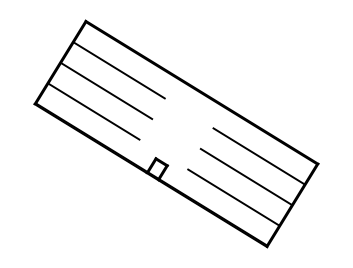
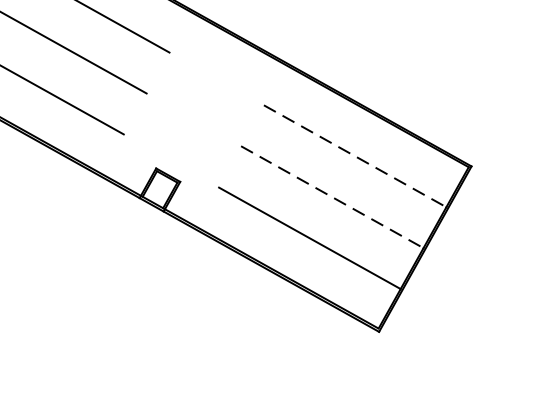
line: (258, 156) -> (354, 157), solid -> dashed
line: (245, 176) -> (331, 196), solid -> dashed

